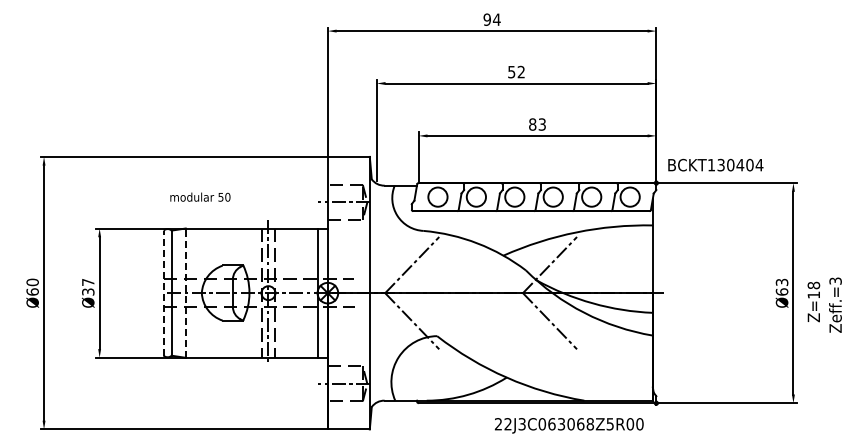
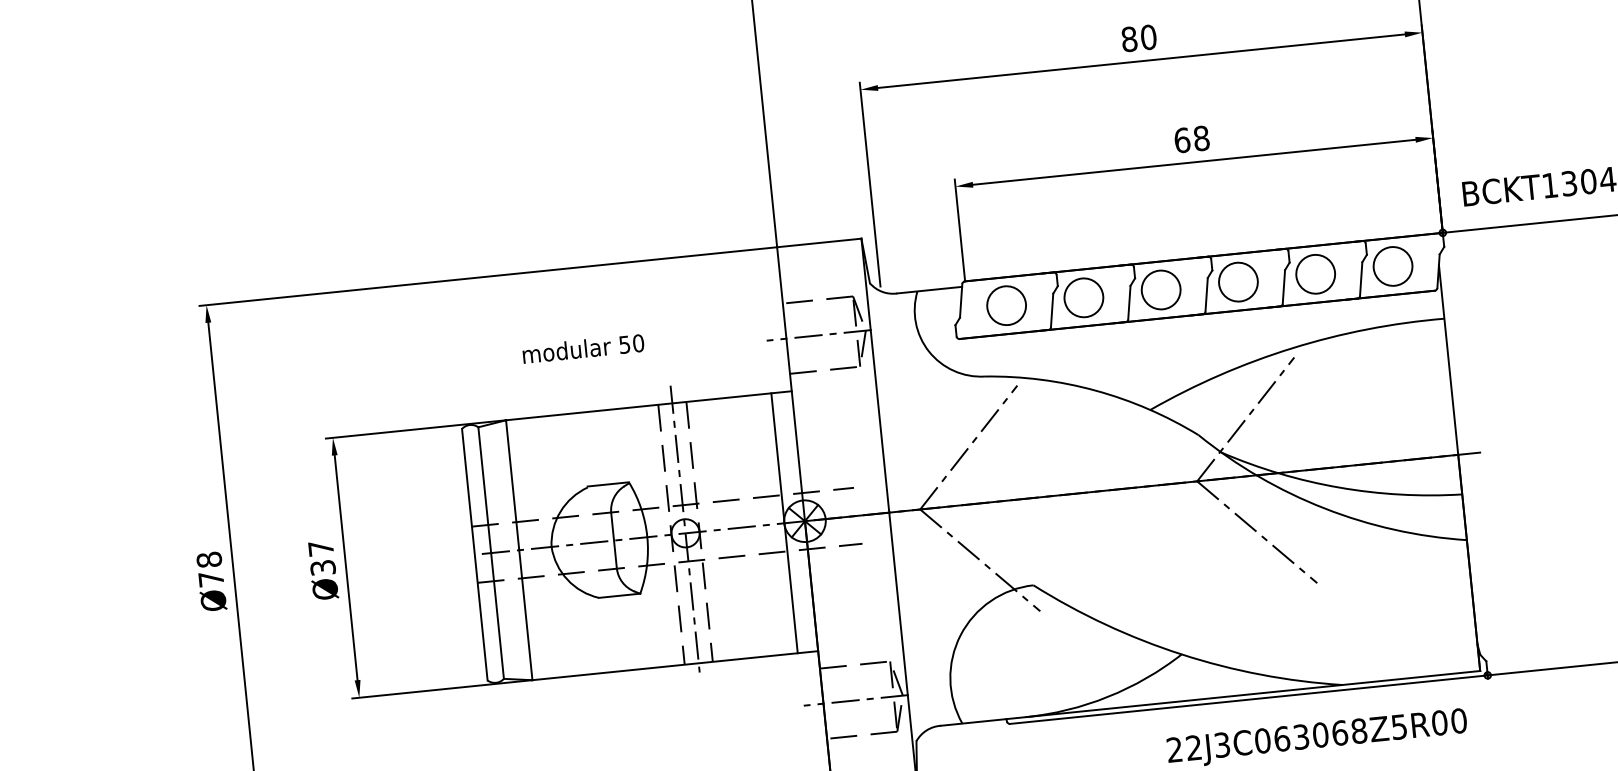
text: (516, 71) -> (1138, 37), 52 -> 80
text: (537, 124) -> (1191, 139), 83 -> 68
text: (200, 196) -> (583, 347), moved
text: (32, 286) -> (209, 568), Ø60 -> Ø78
line: (163, 293) -> (474, 555), dashed -> solid
line: (185, 293) -> (518, 550), dashed -> solid

